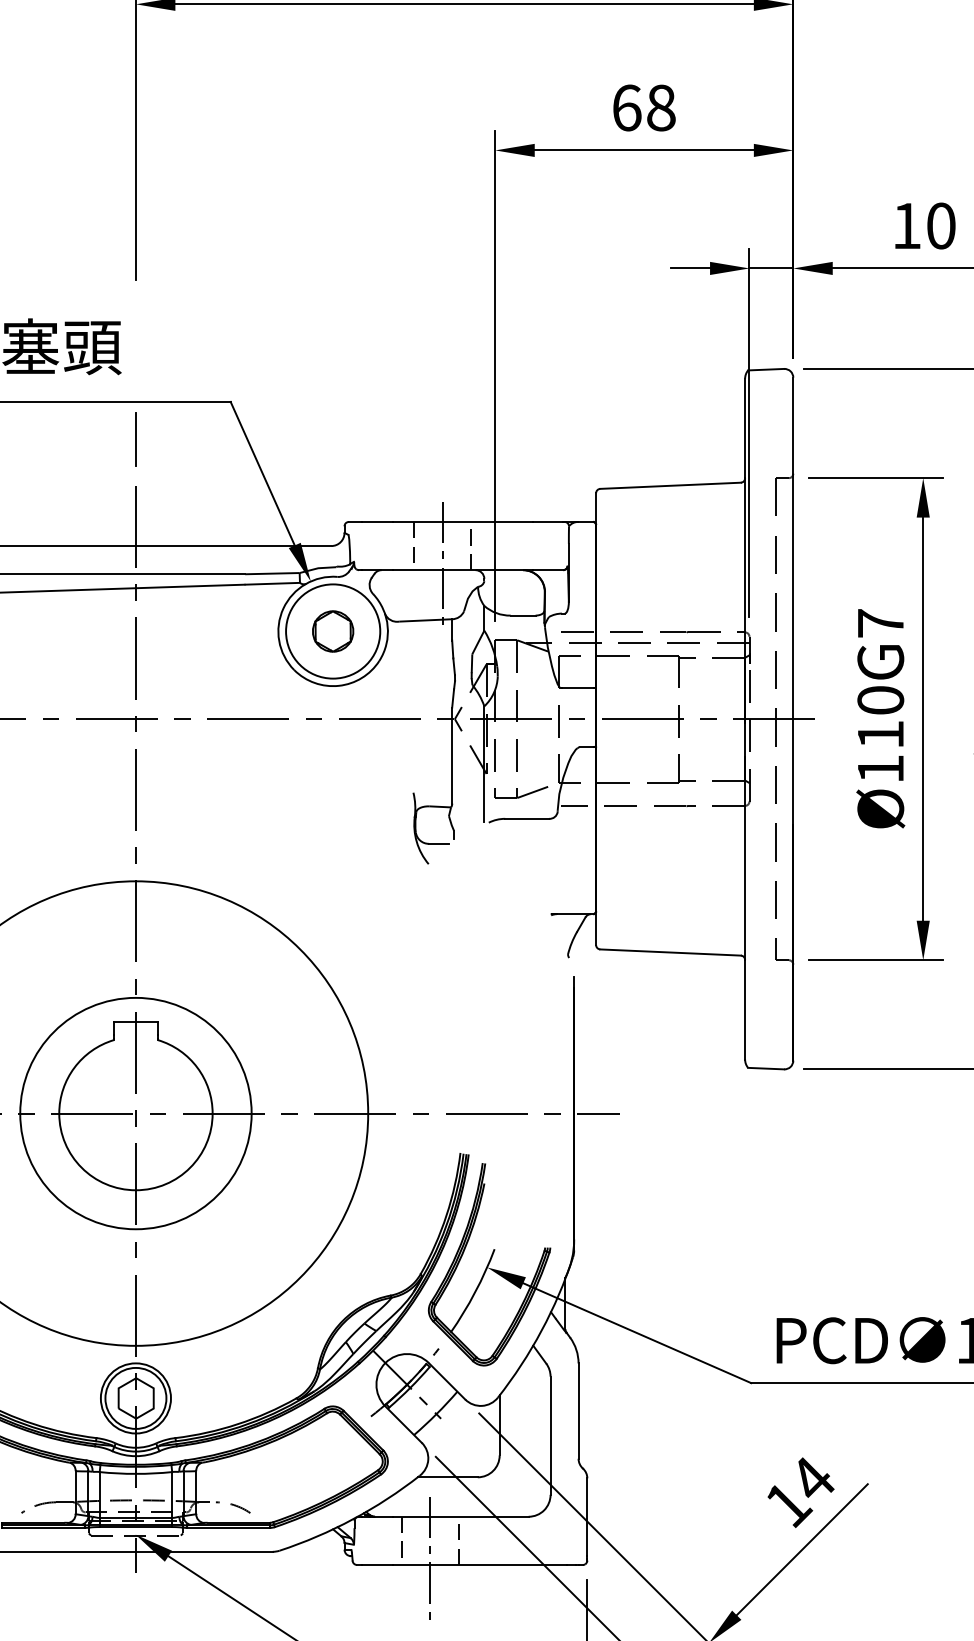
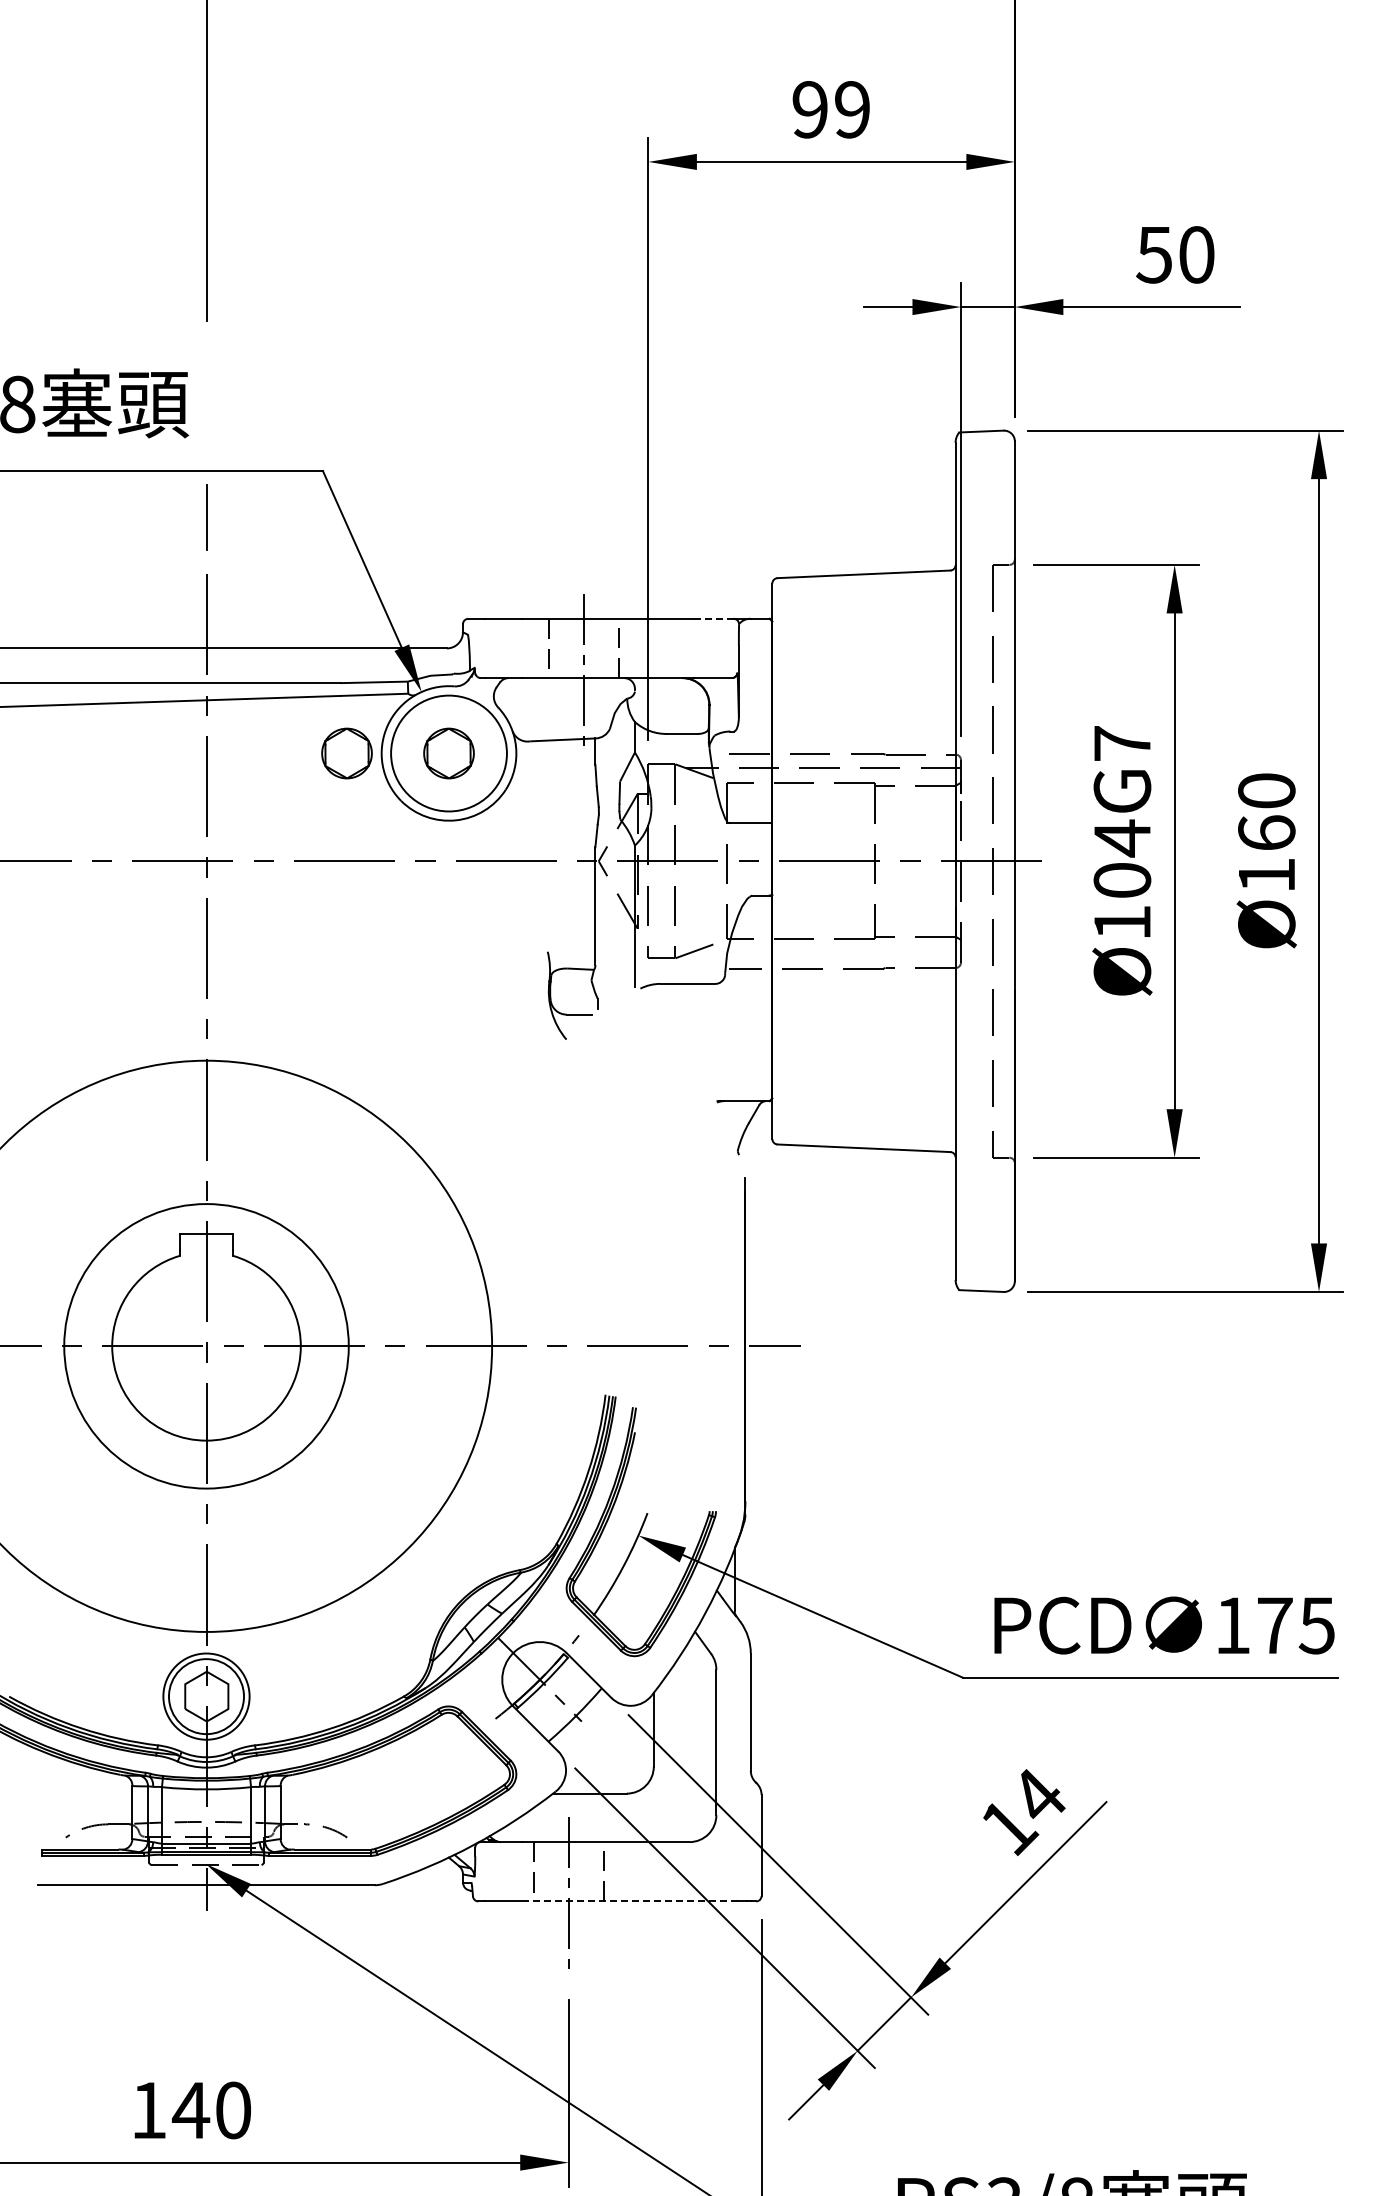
text: (644, 107) -> (831, 109), 68 -> 99
text: (906, 226) -> (1153, 255), 10 -> 50
line: (548, 521) -> (713, 618), solid -> dashed
part: (249, 631) -> (346, 753), added
text: (880, 716) -> (1122, 858), Ø110G7 -> Ø104G7
line: (479, 1565) -> (629, 1901), solid -> dashed

